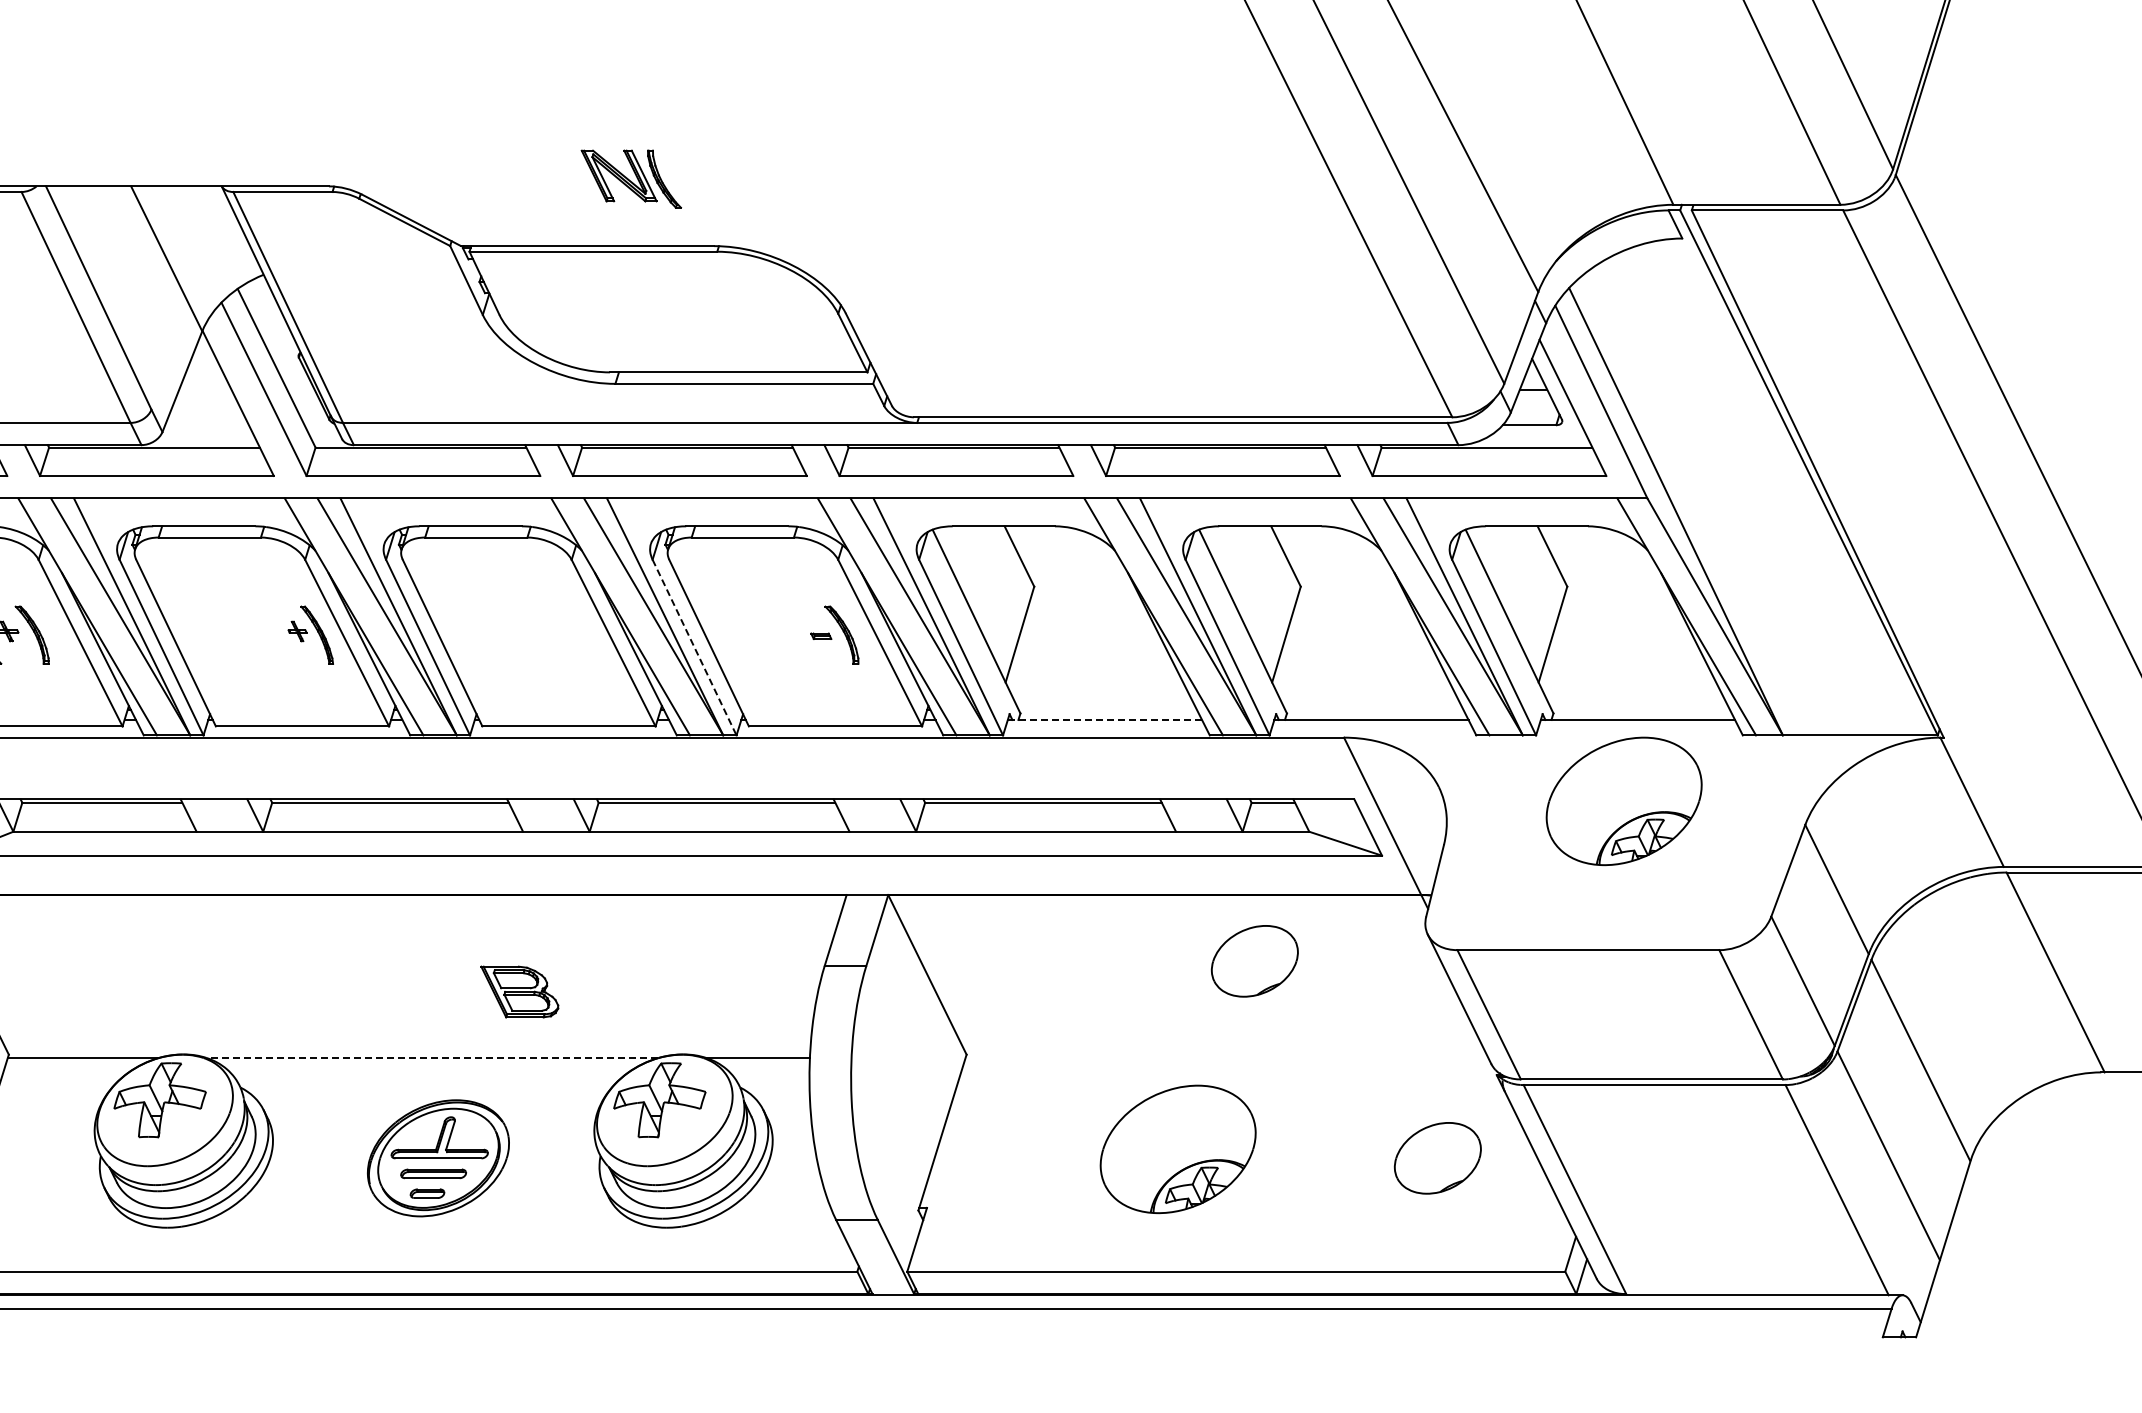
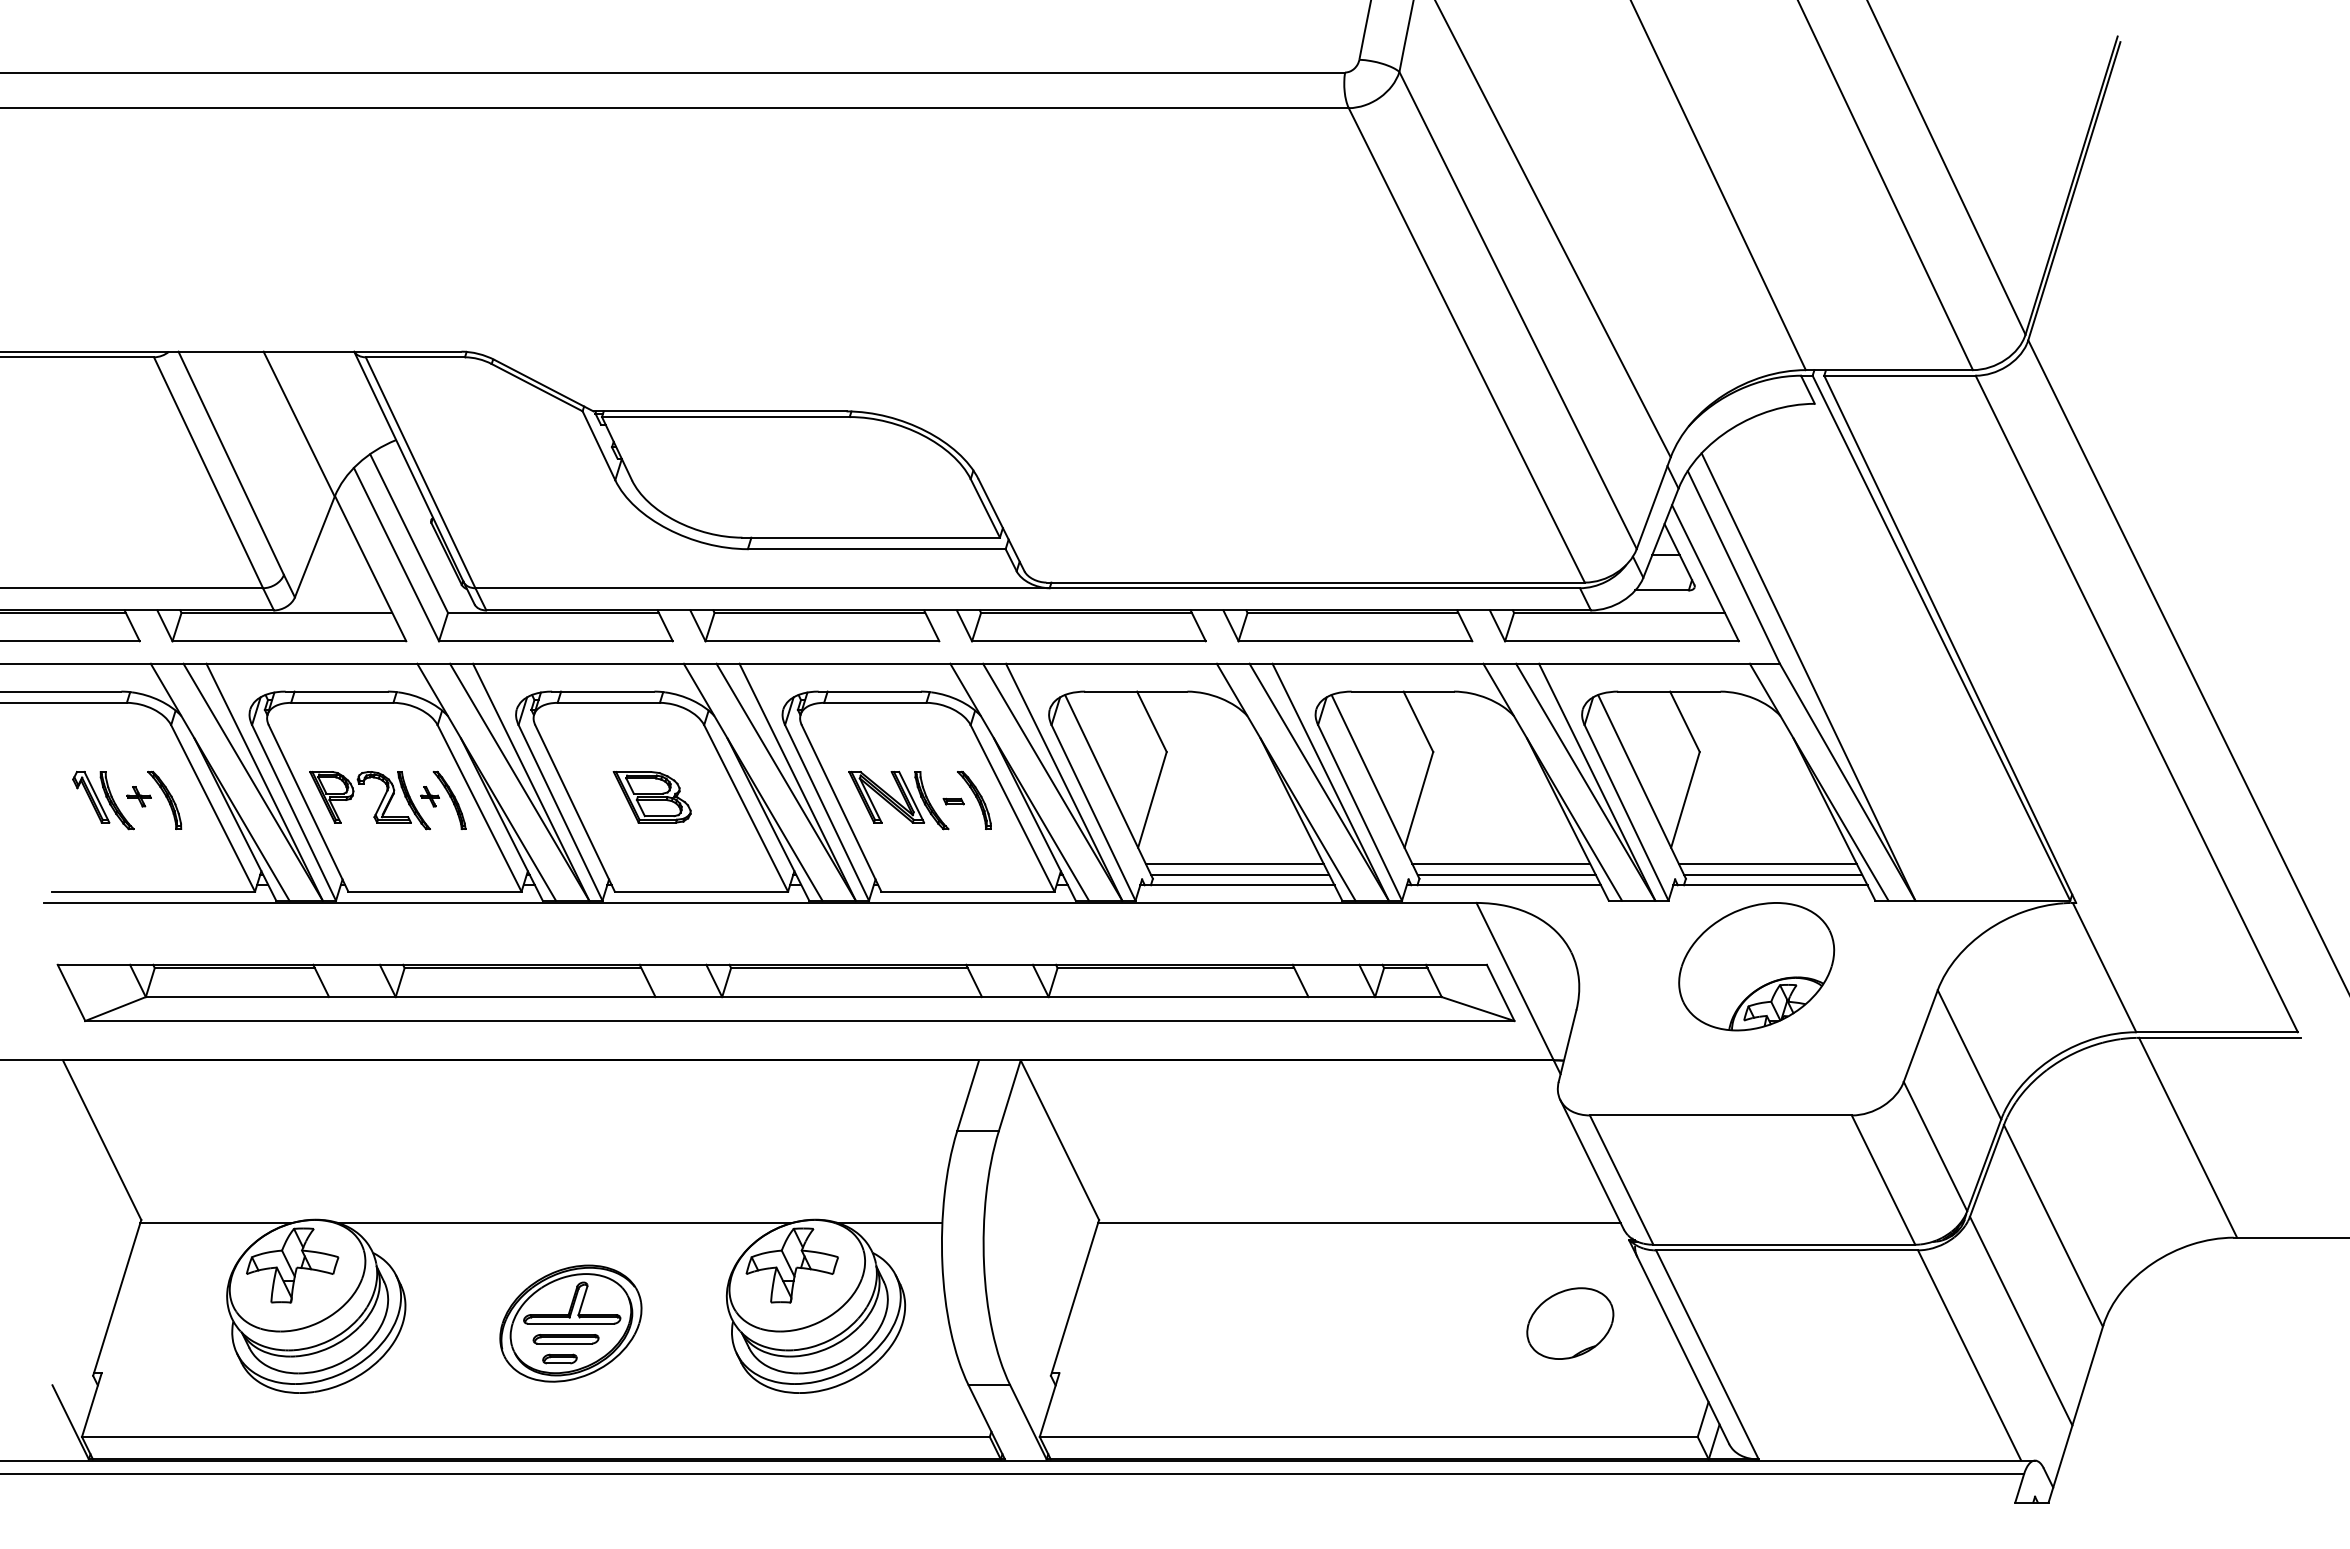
part: (631, 179) -> (898, 800), moved
part: (247, 639) -> (379, 804), added
line: (695, 648) -> (827, 813), dashed -> solid
line: (1102, 699) -> (1234, 864), added
line: (1369, 699) -> (1501, 864), added
line: (1635, 699) -> (1767, 864), added
line: (1108, 710) -> (1240, 875), added
line: (1374, 710) -> (1506, 875), added
line: (1641, 710) -> (1773, 875), added
line: (1105, 720) -> (1237, 885), dashed -> solid
part: (1255, 961) -> (1387, 1126), removed
part: (519, 992) -> (651, 797), moved
line: (433, 1058) -> (565, 1223), dashed -> solid
line: (1227, 1058) -> (1359, 1223), added
part: (1178, 1149) -> (1310, 1314), removed

